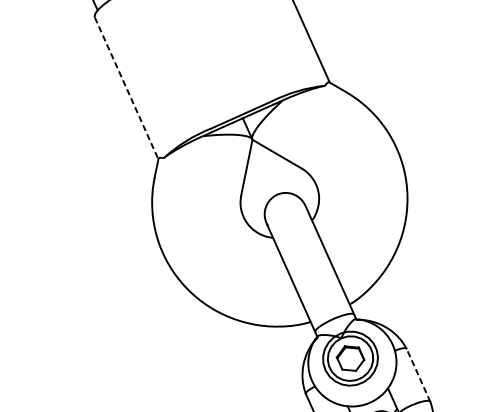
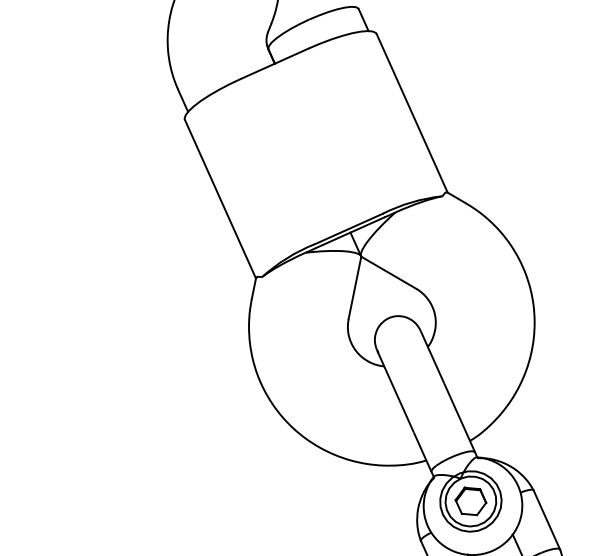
line: (126, 88) -> (220, 199), dashed -> solid
line: (418, 374) -> (546, 519), dashed -> solid

